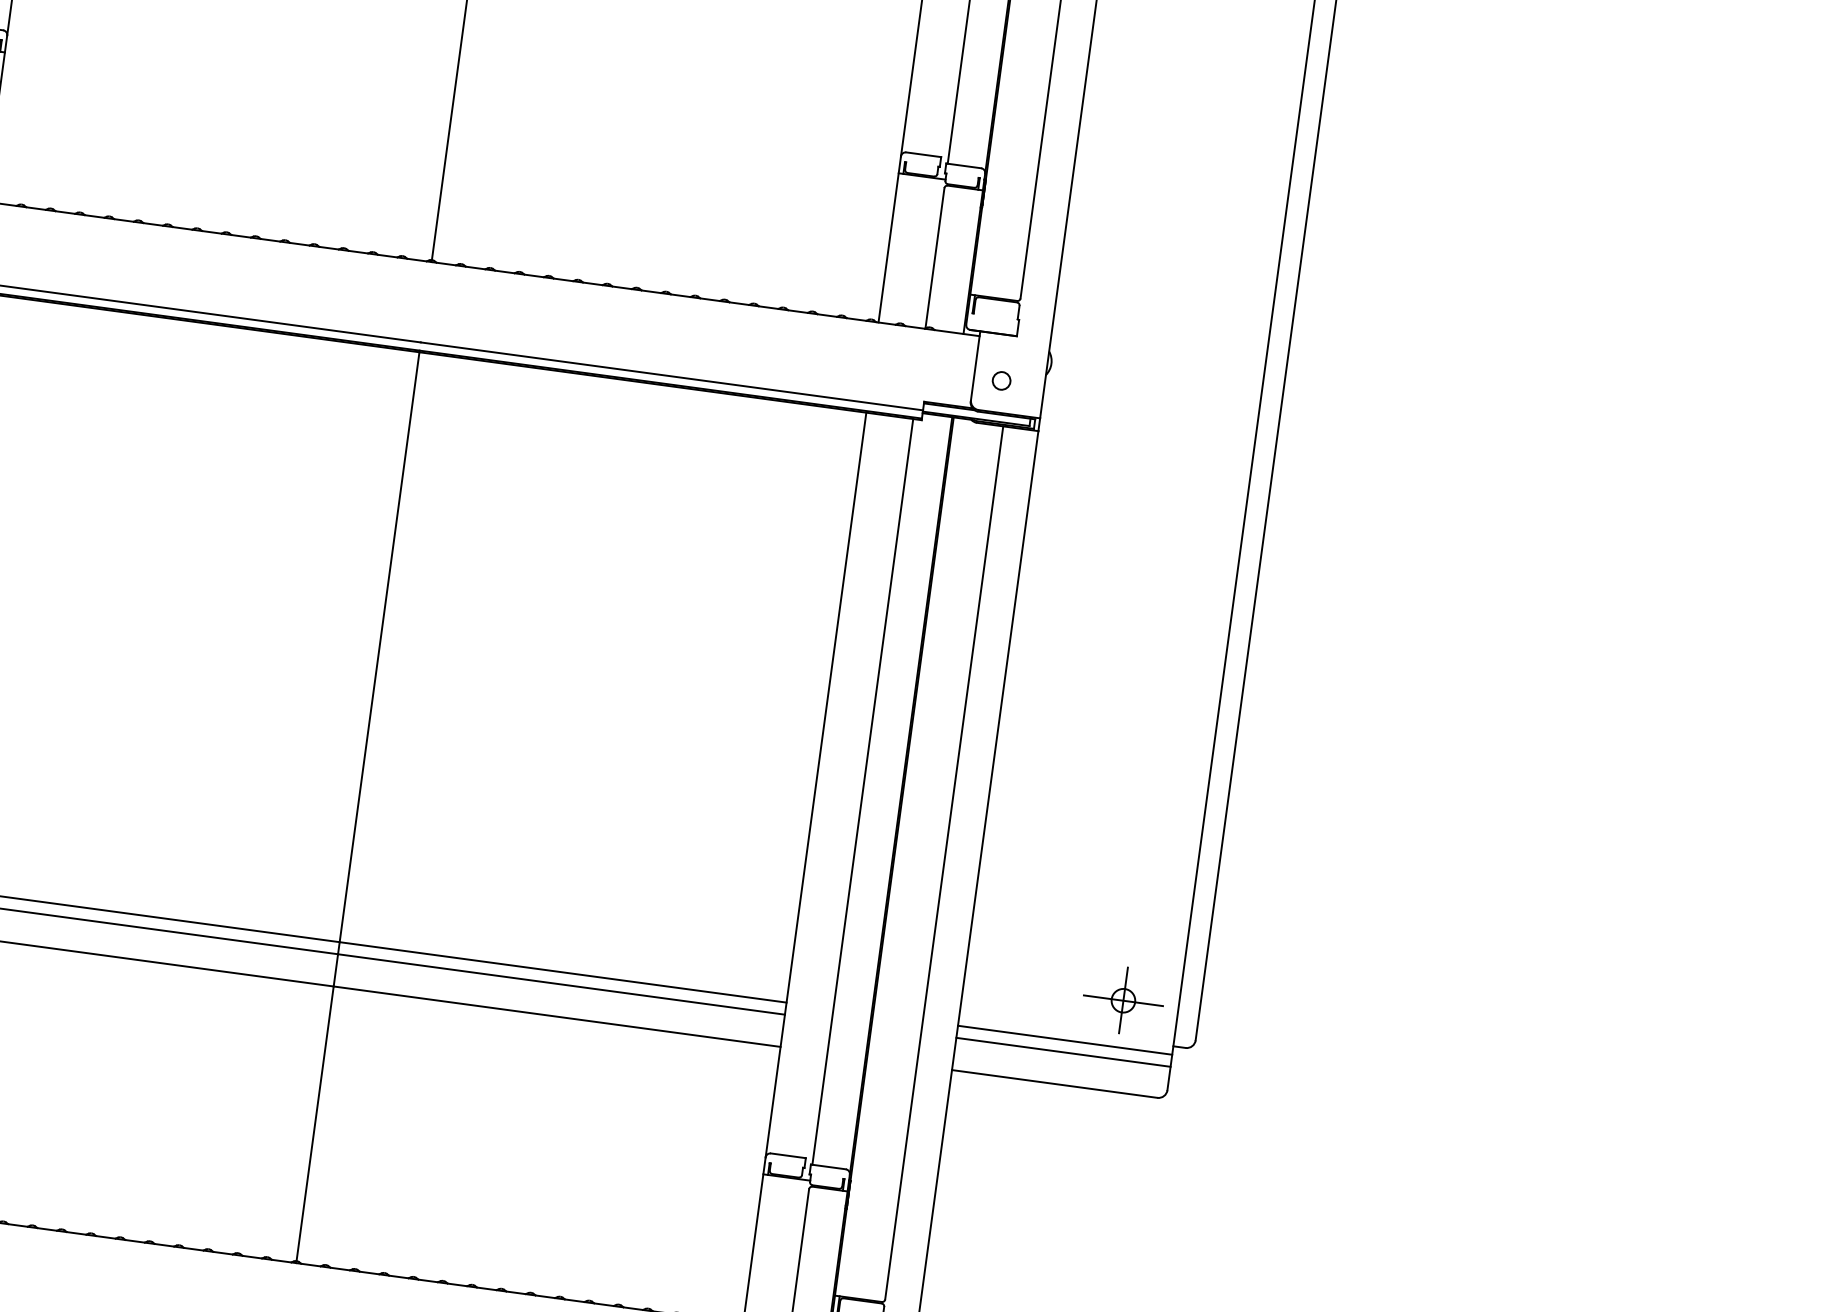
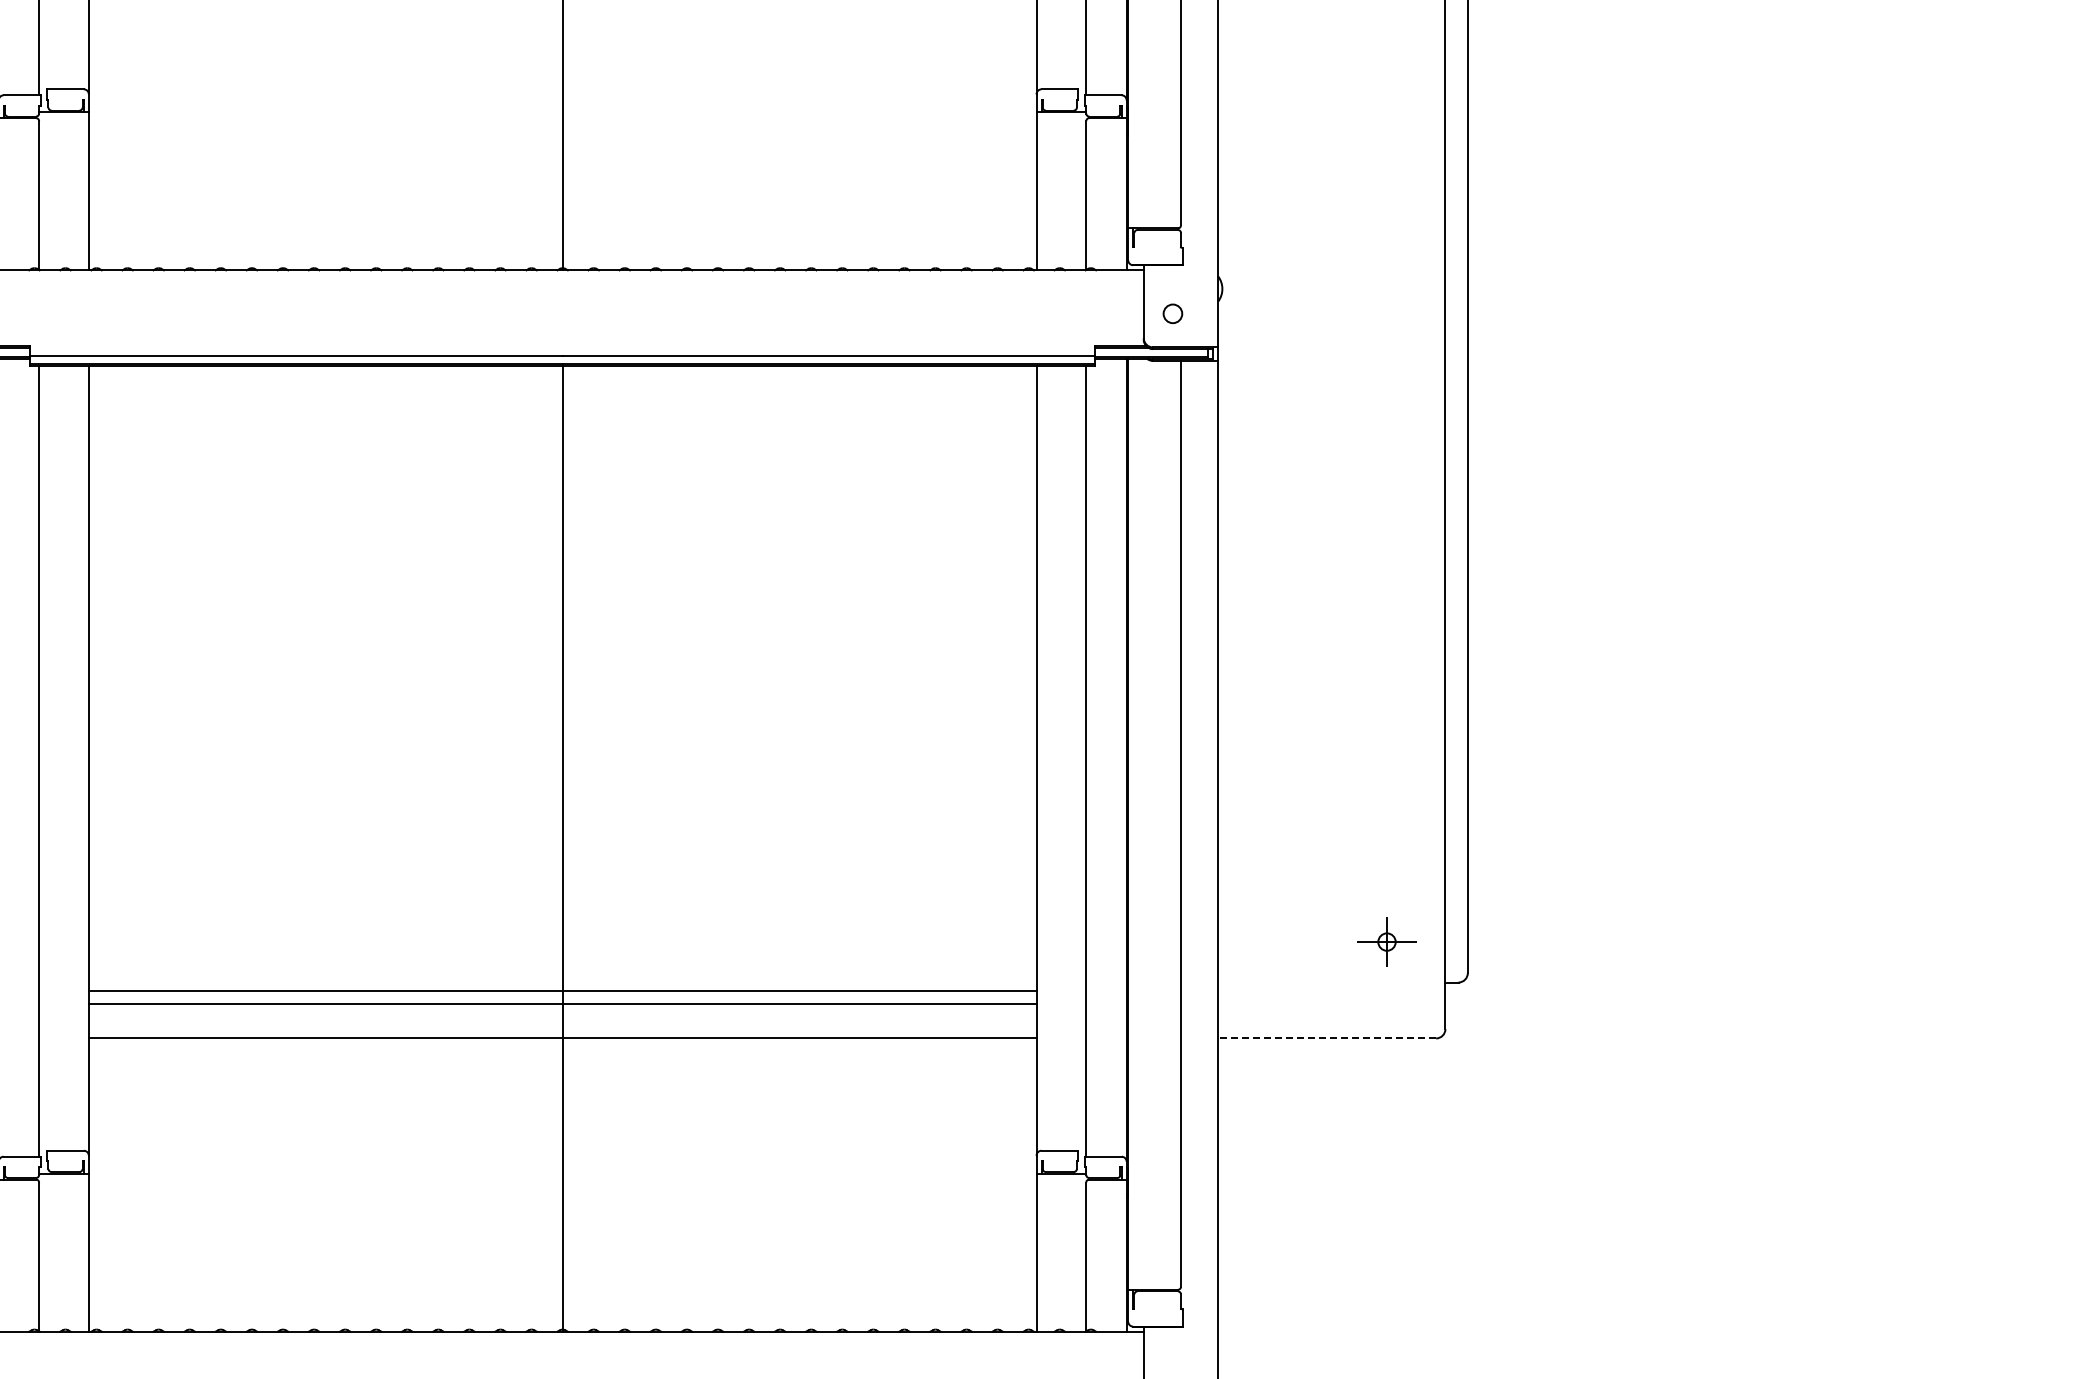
part: (1123, 1000) -> (1386, 941), size x0.7
line: (1064, 1040) -> (1331, 991), removed
line: (1063, 1052) -> (1331, 1004), removed
line: (1055, 1084) -> (1327, 1038), solid -> dashed

